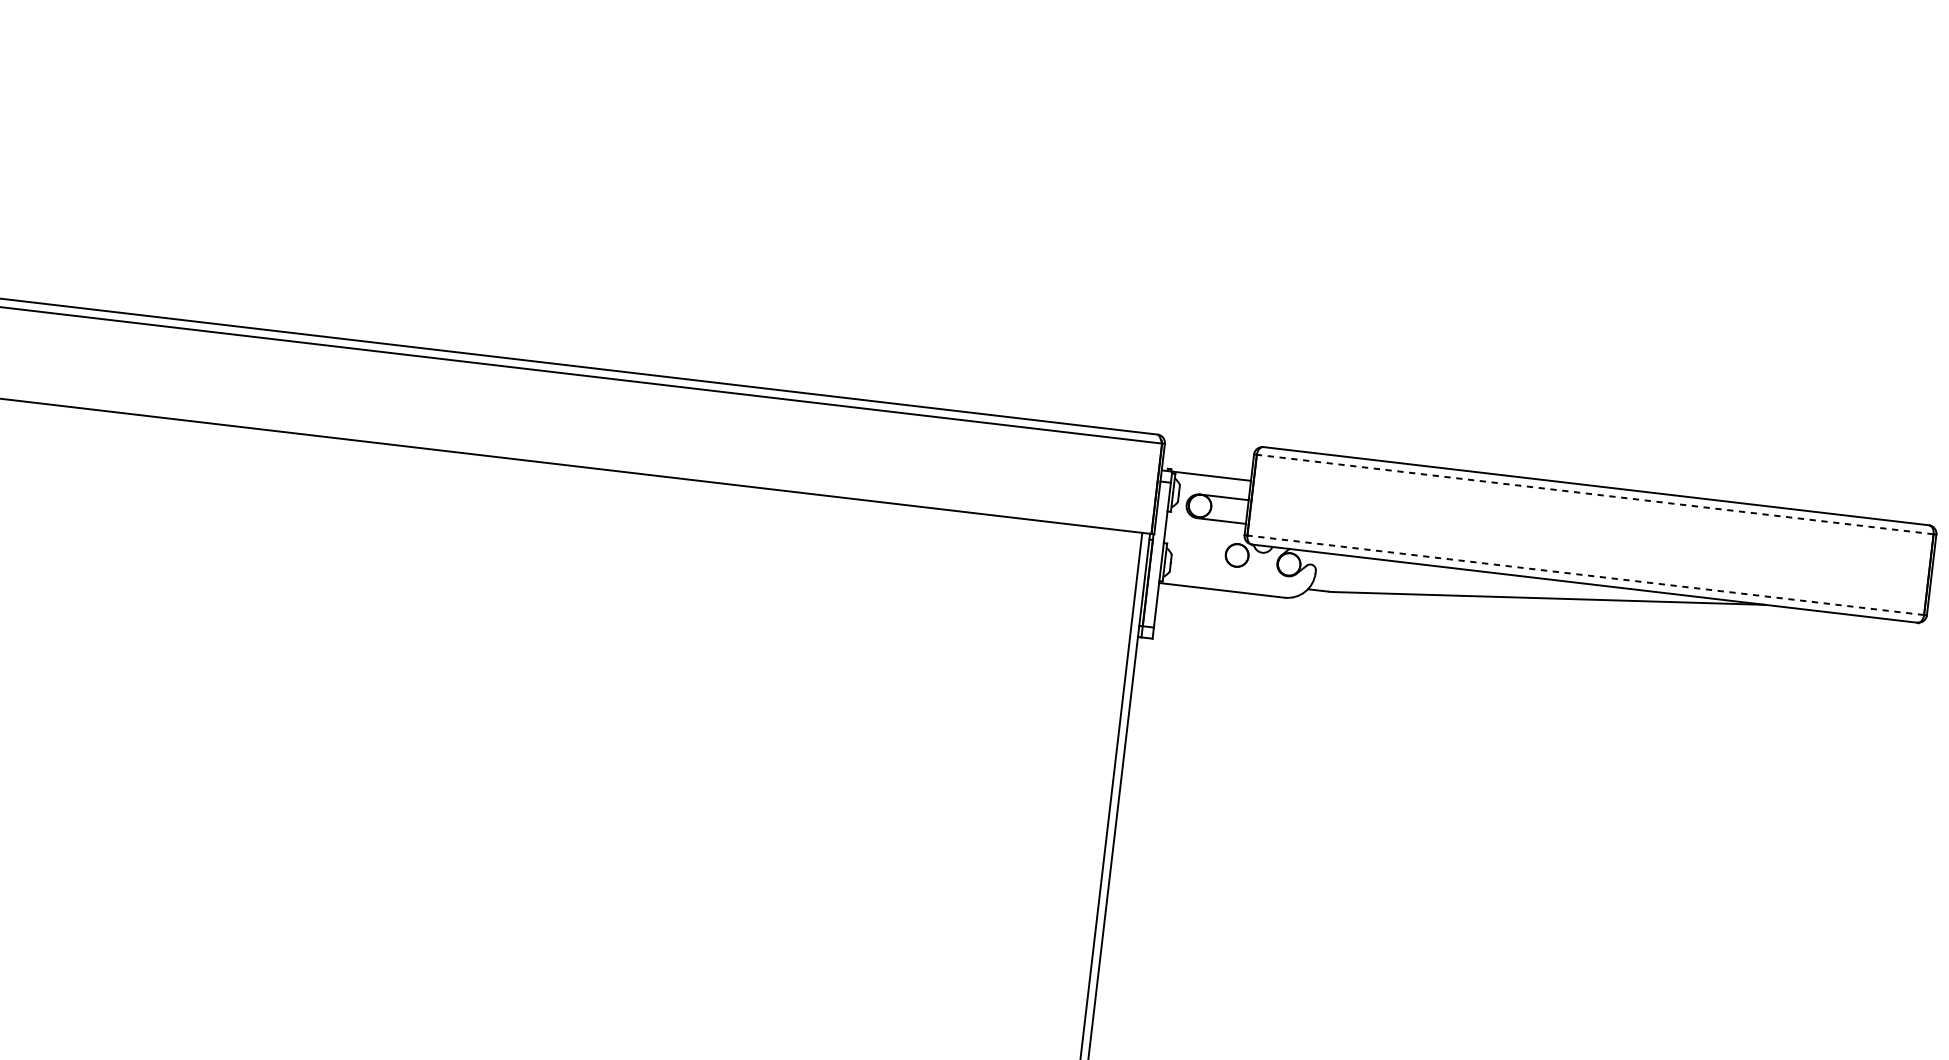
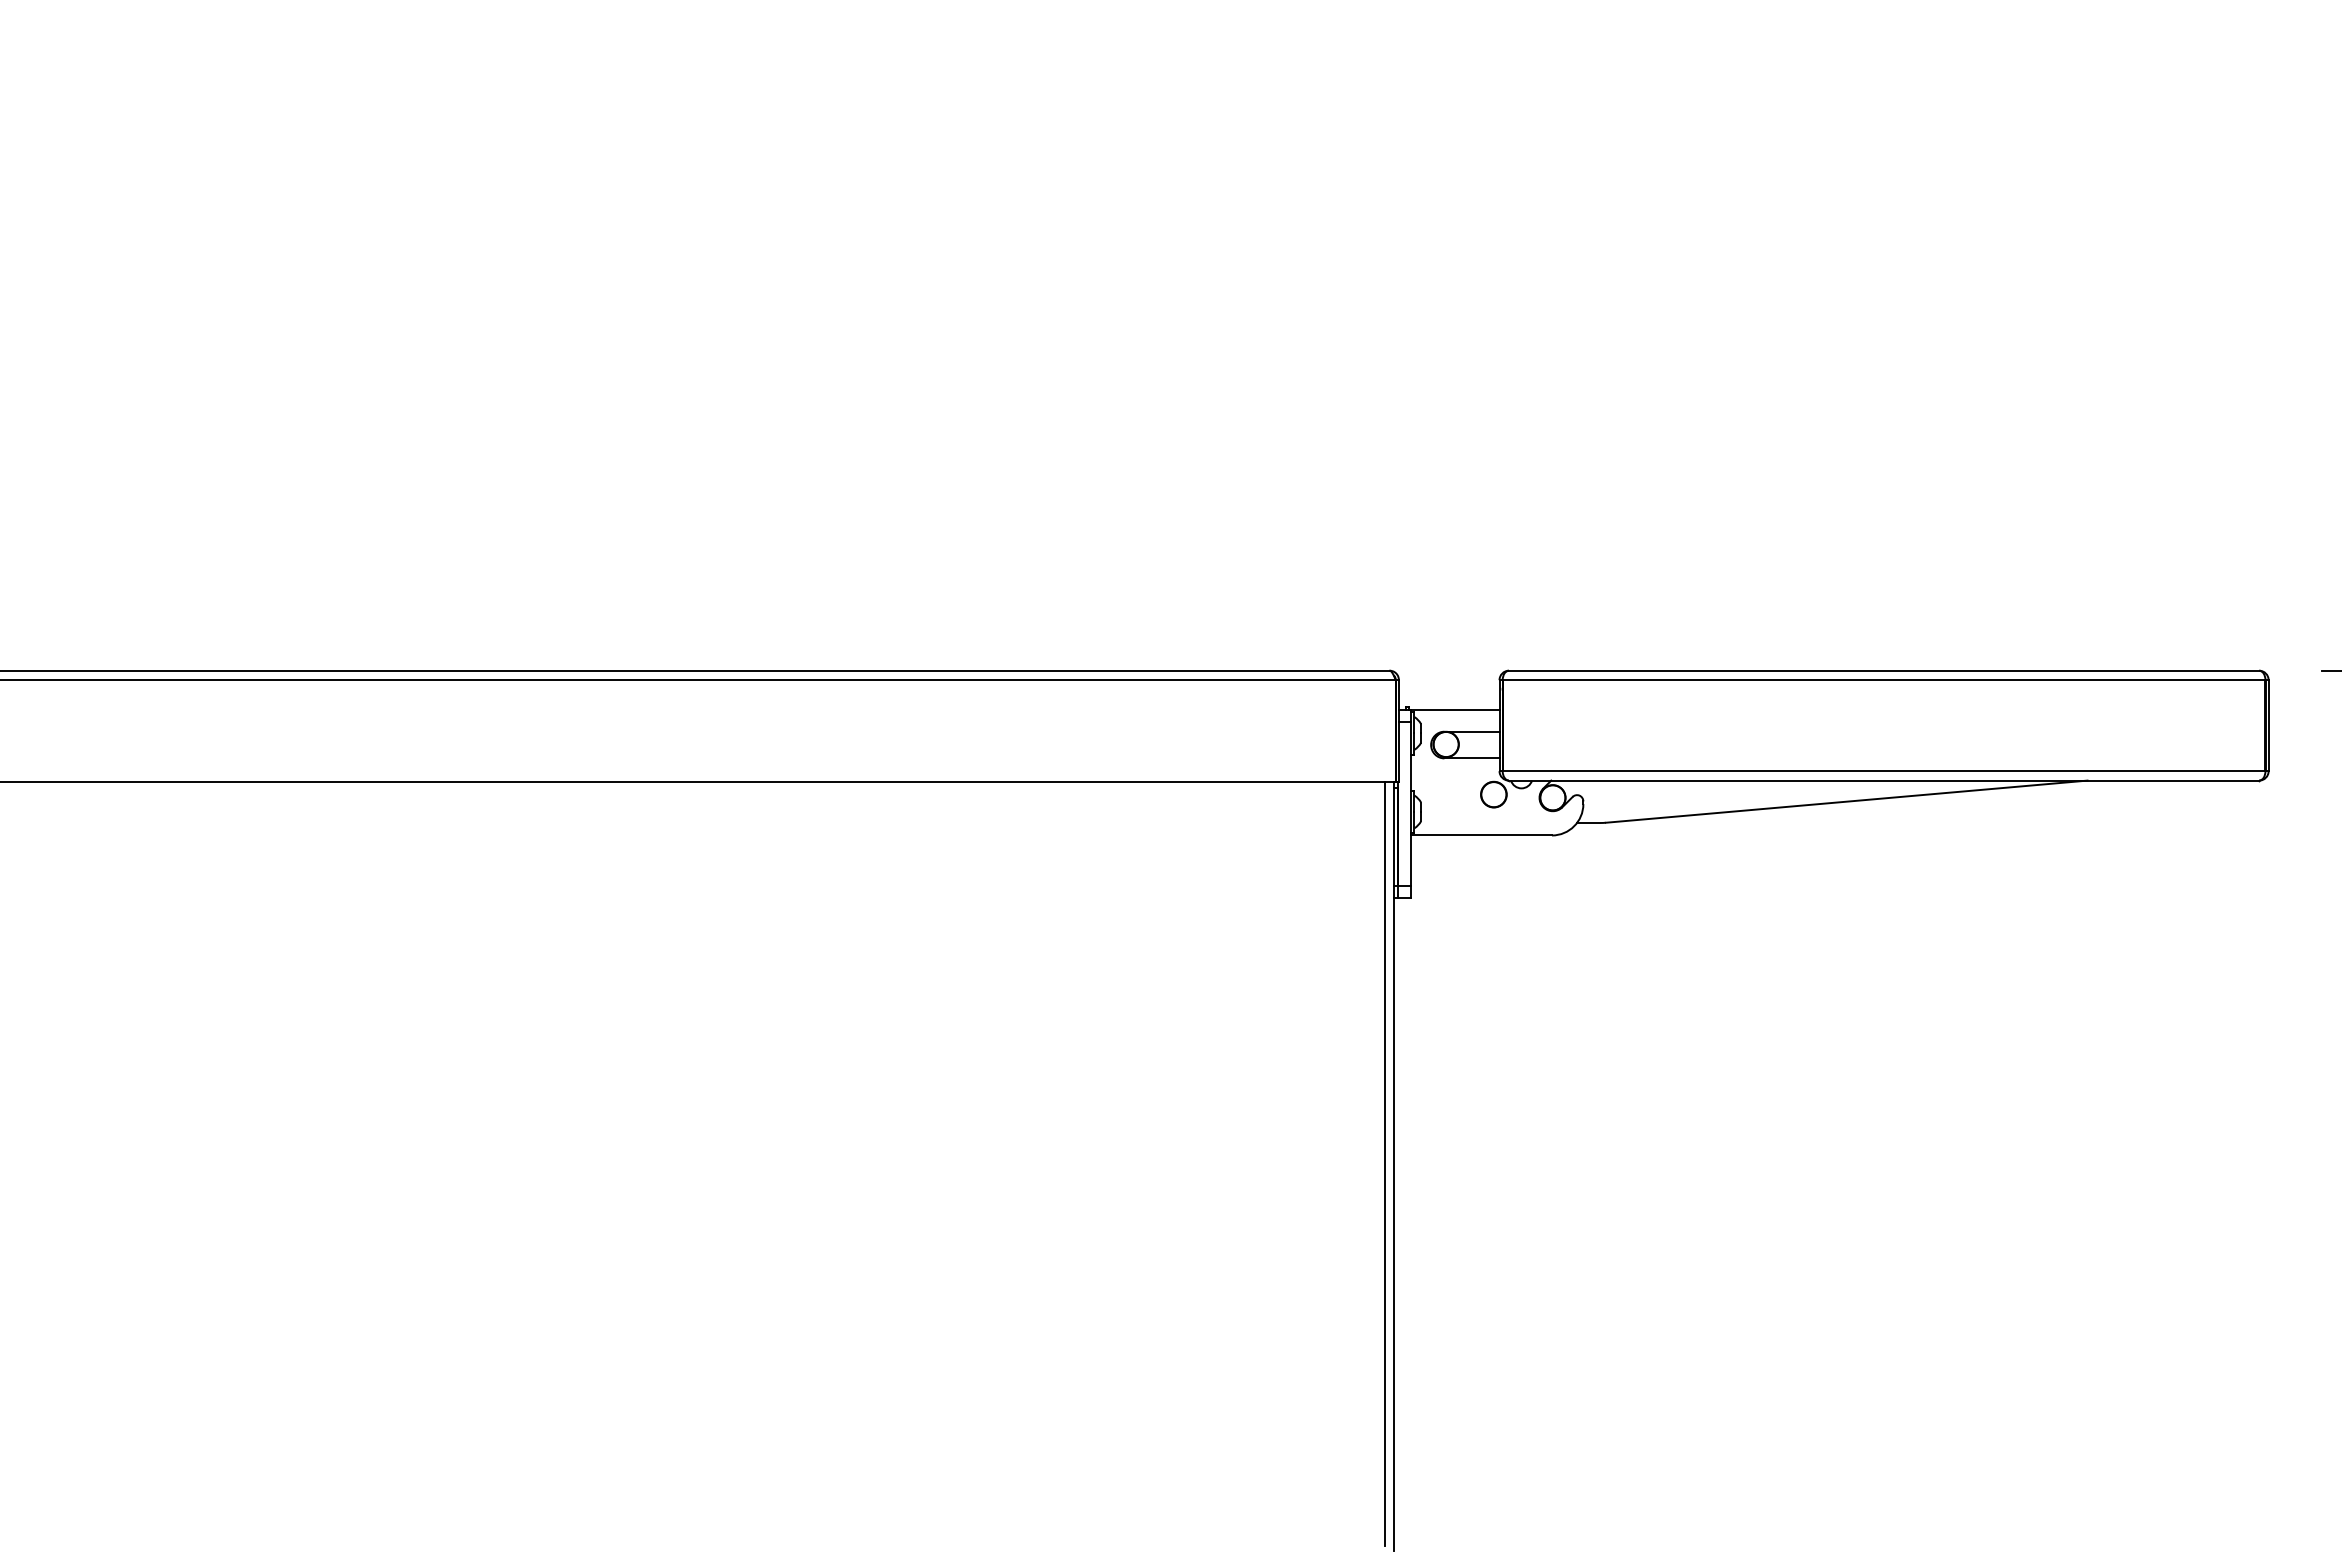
line: (1594, 494) -> (1883, 680), dashed -> solid
line: (1585, 575) -> (1883, 771), dashed -> solid

